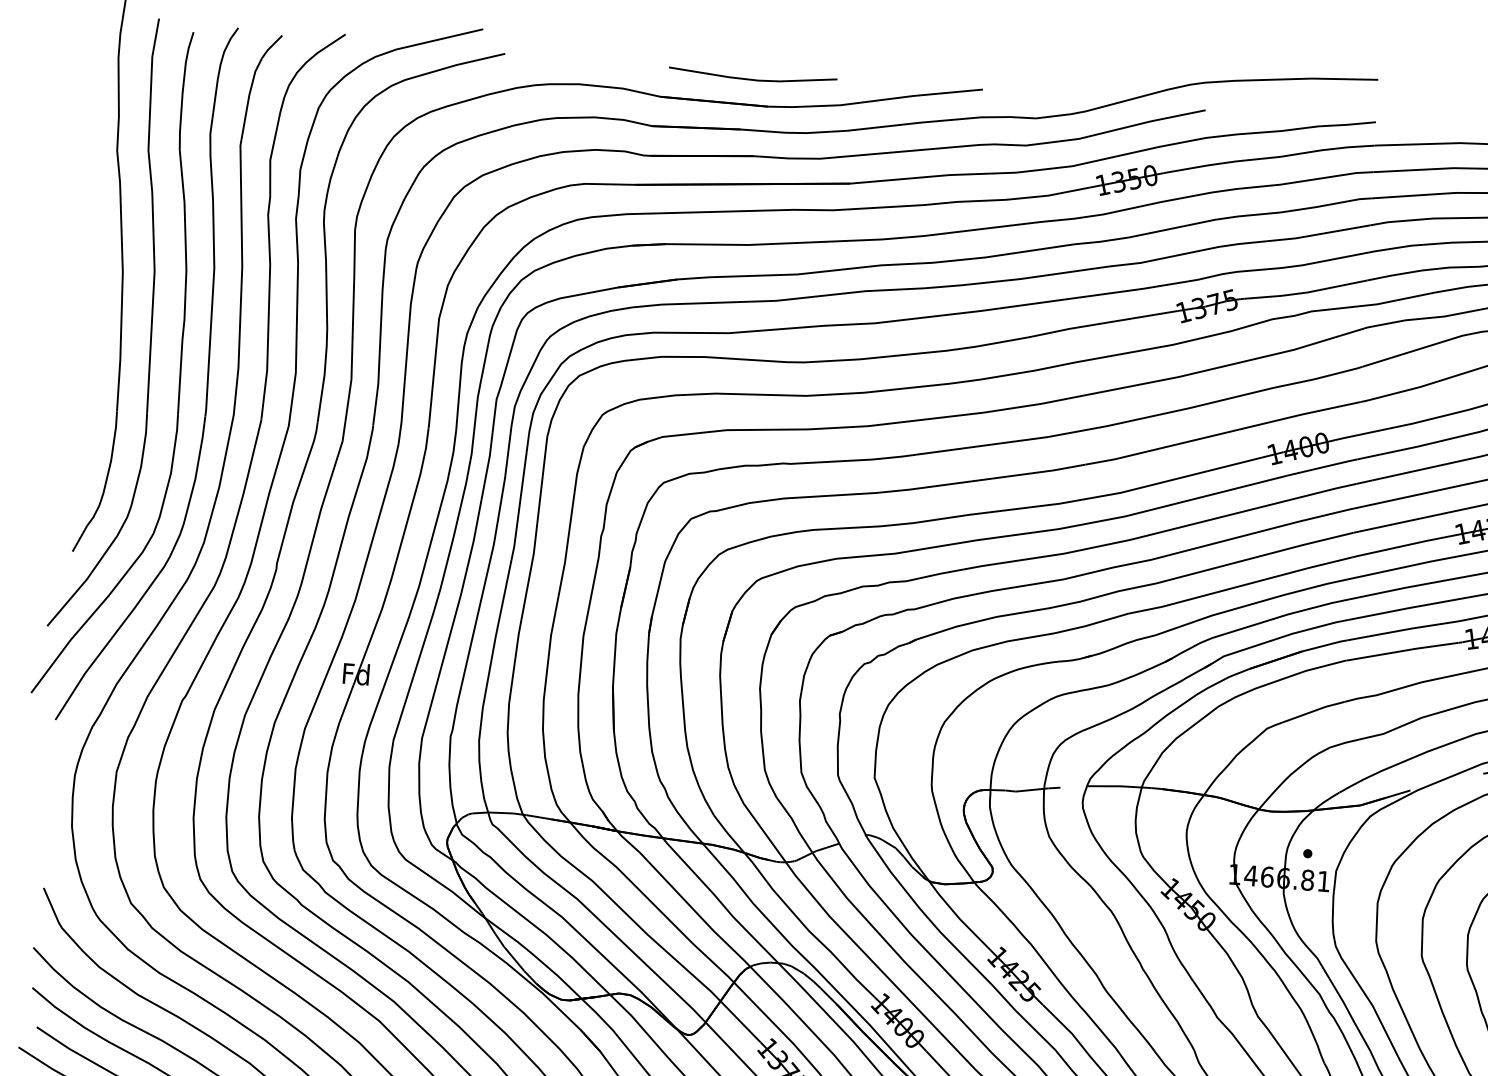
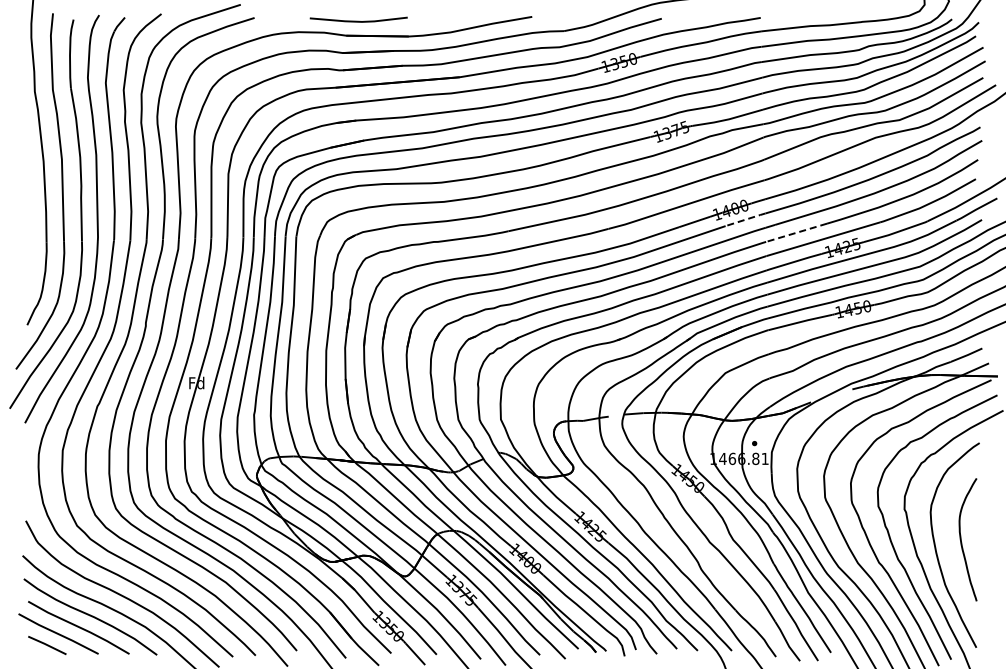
line: (752, 77) -> (358, 20), moved
line: (1322, 467) -> (745, 219), solid -> dashed
line: (1408, 496) -> (796, 232), solid -> dashed

